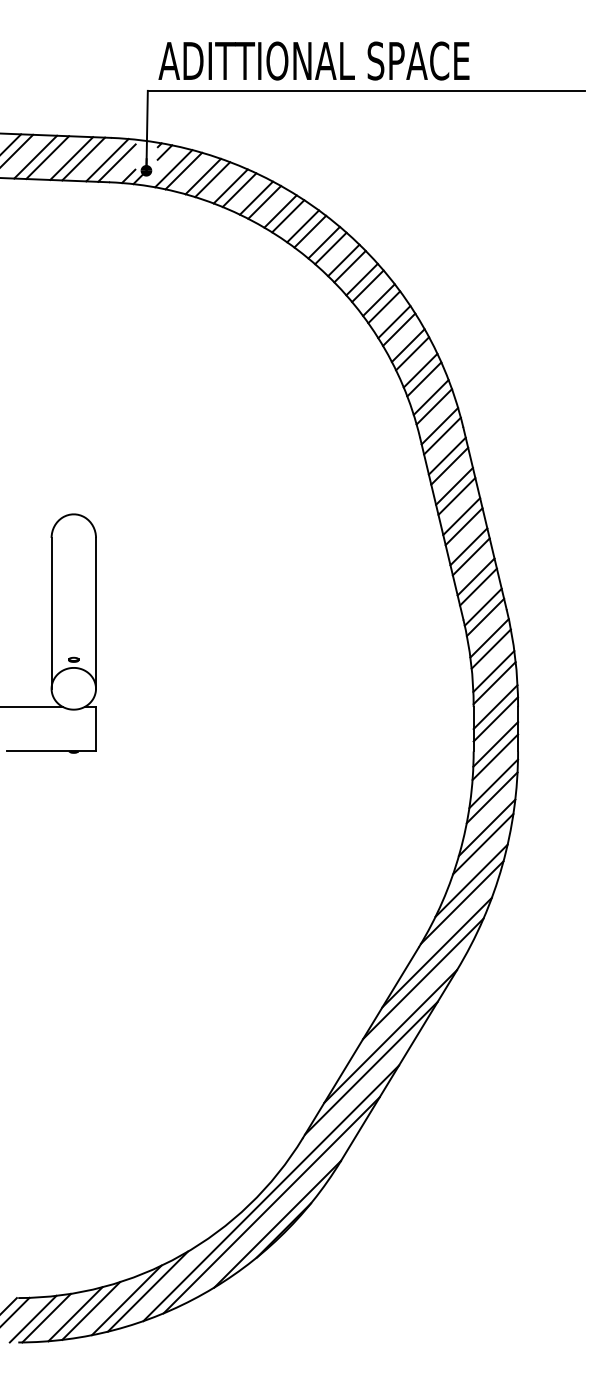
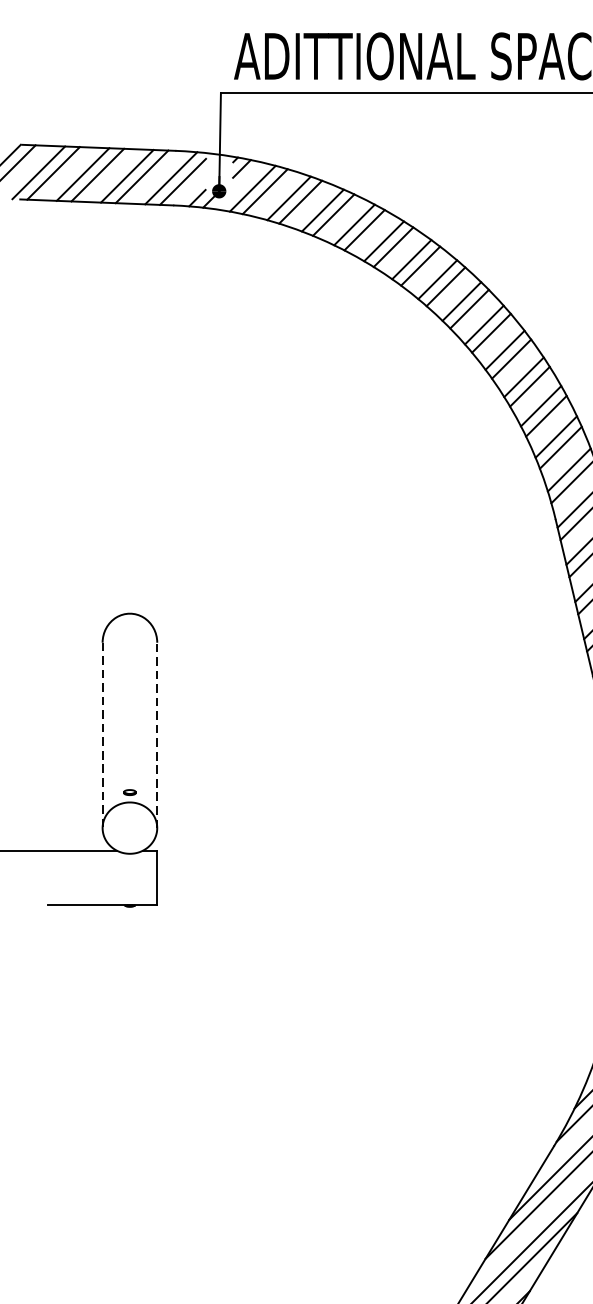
line: (96, 612) -> (157, 734), solid -> dashed
line: (51, 613) -> (102, 735), solid -> dashed

